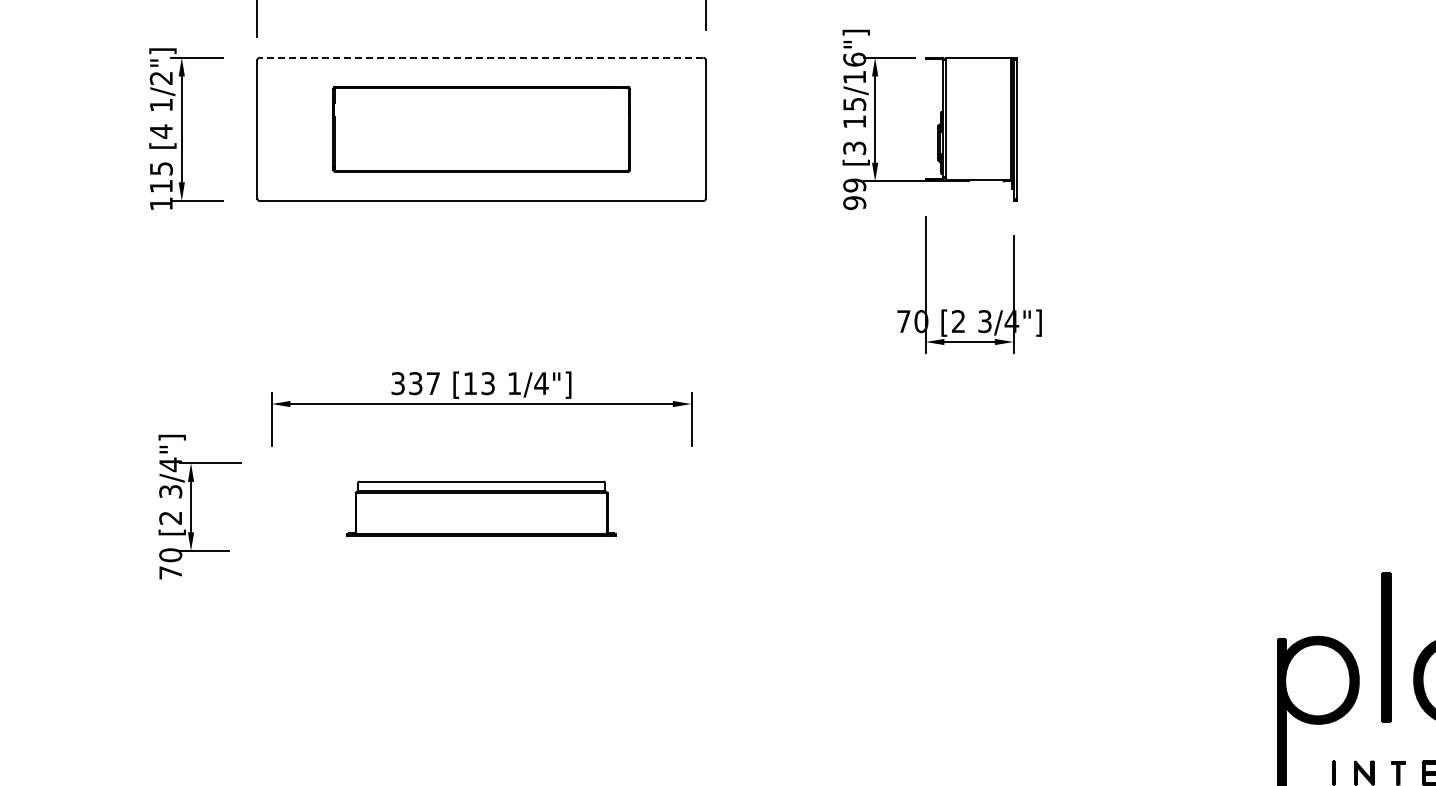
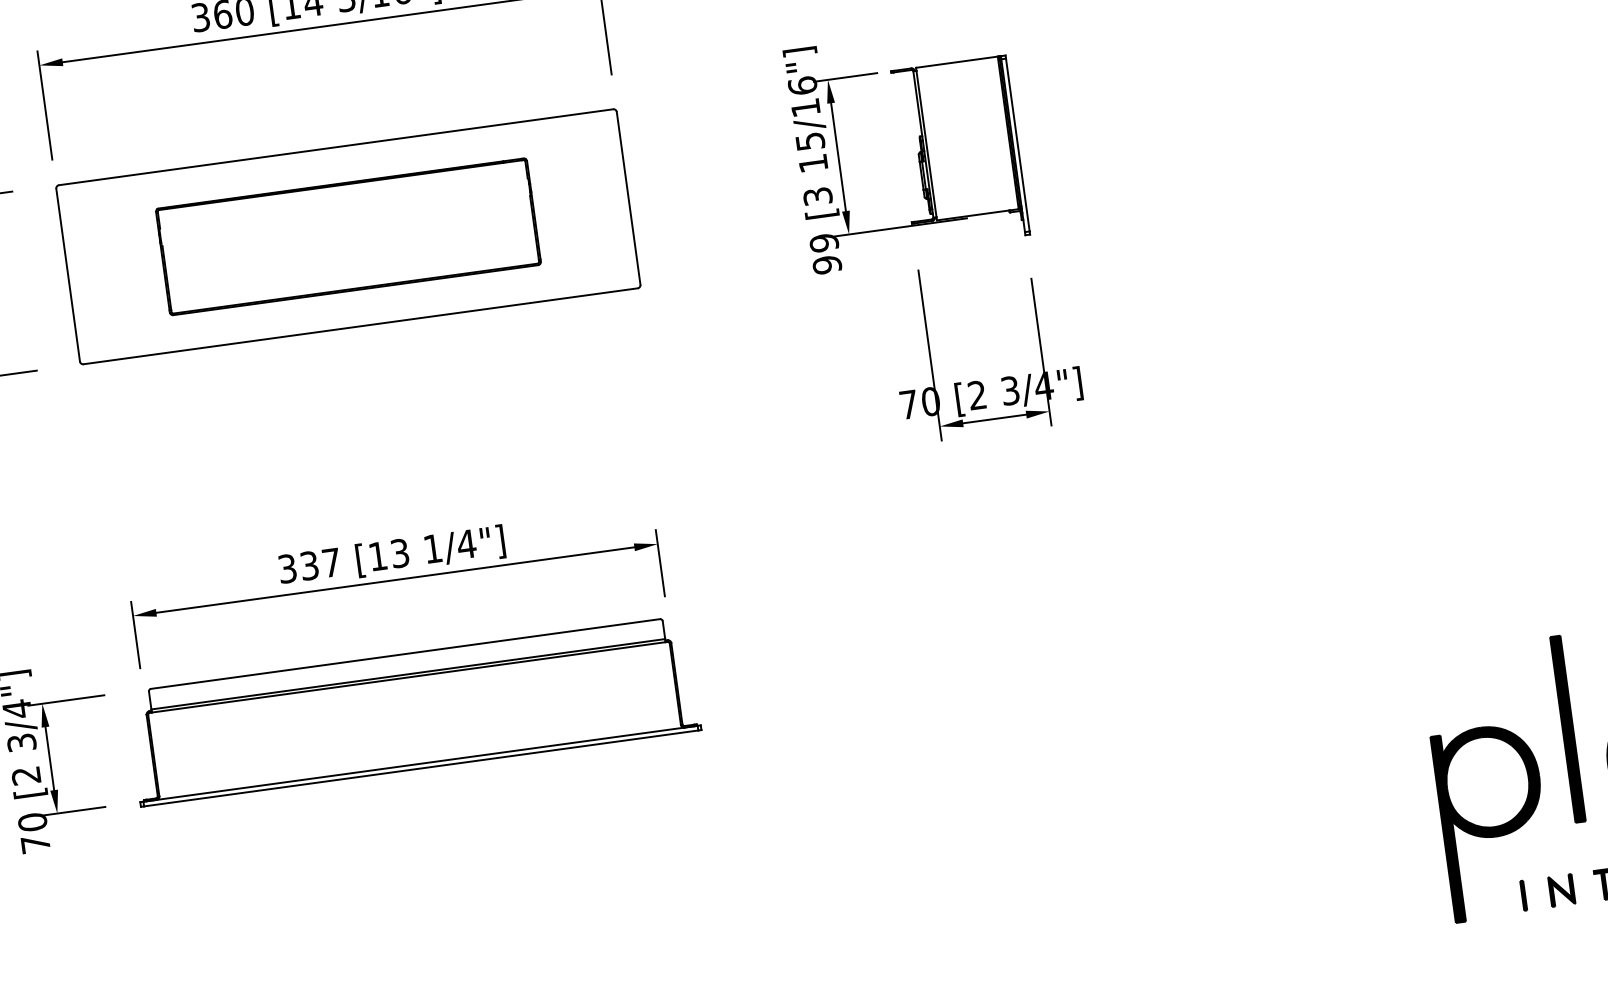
line: (481, 57) -> (335, 146), dashed -> solid
part: (481, 508) -> (413, 710), size x1.67

